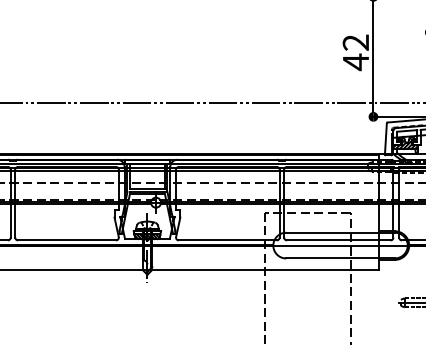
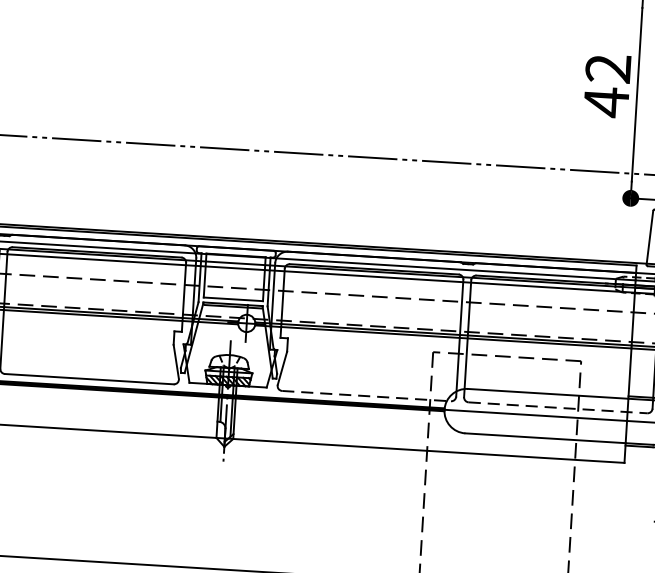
line: (227, 240) -> (366, 396), solid -> dashed
line: (338, 240) -> (557, 407), solid -> dashed

